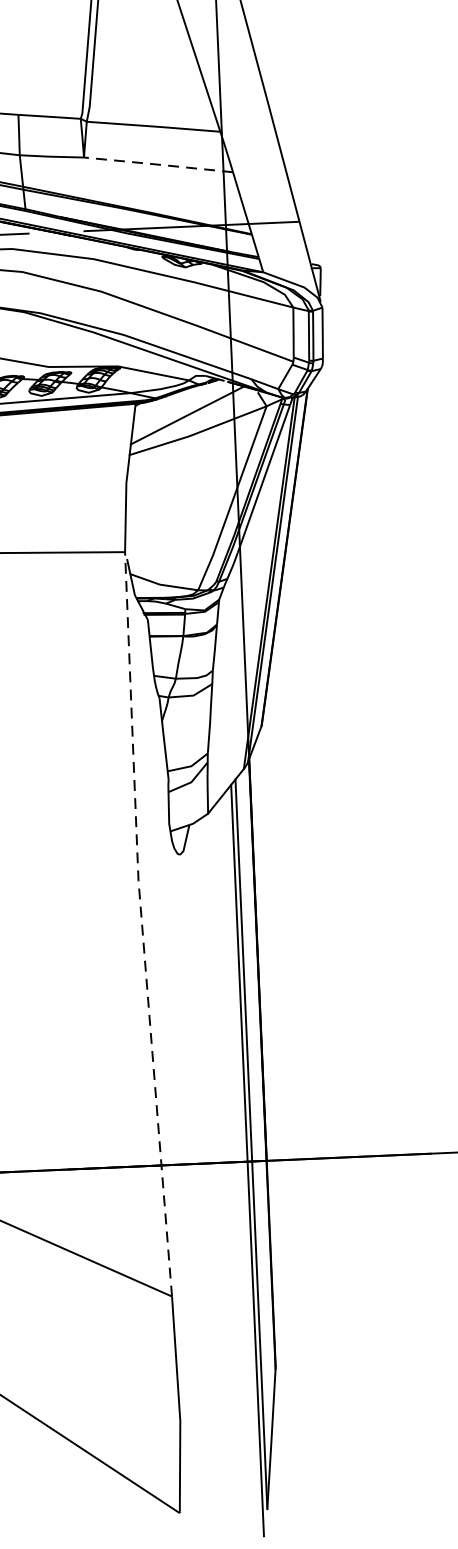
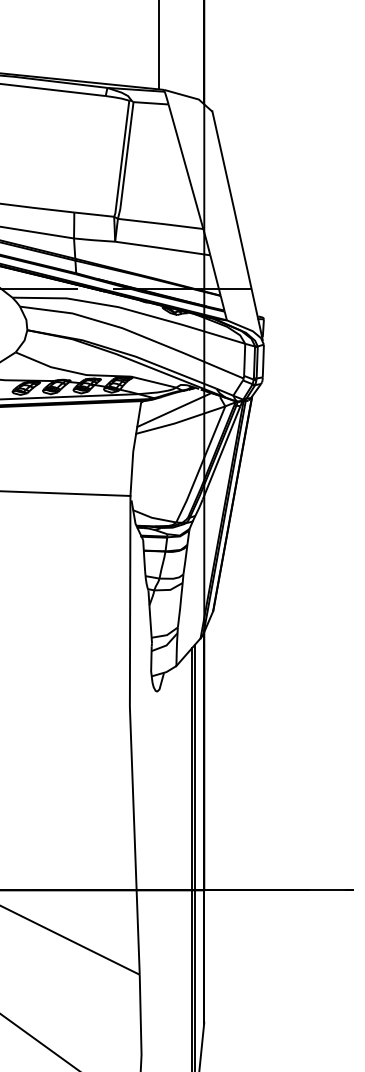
line: (158, 164) -> (162, 248), dashed -> solid
line: (141, 923) -> (130, 734), dashed -> solid

